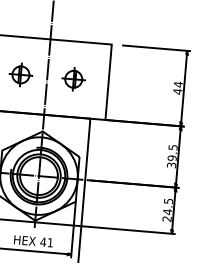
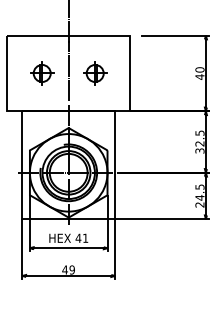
text: (177, 84) -> (199, 69), 44 -> 40
text: (171, 157) -> (199, 143), 39.5 -> 32.5

